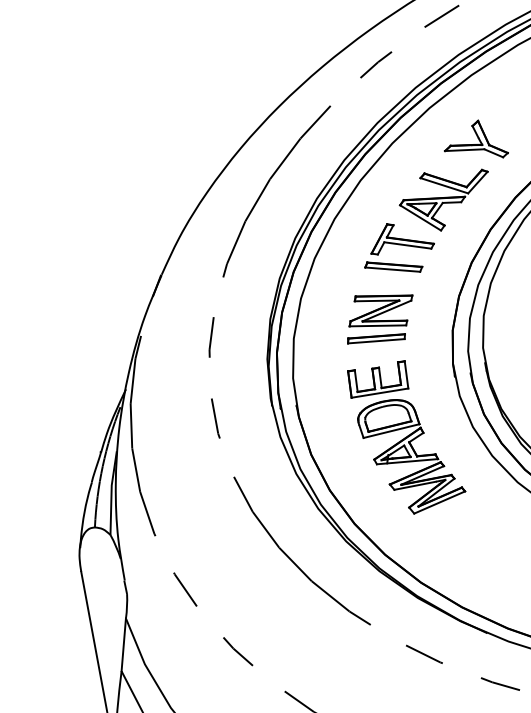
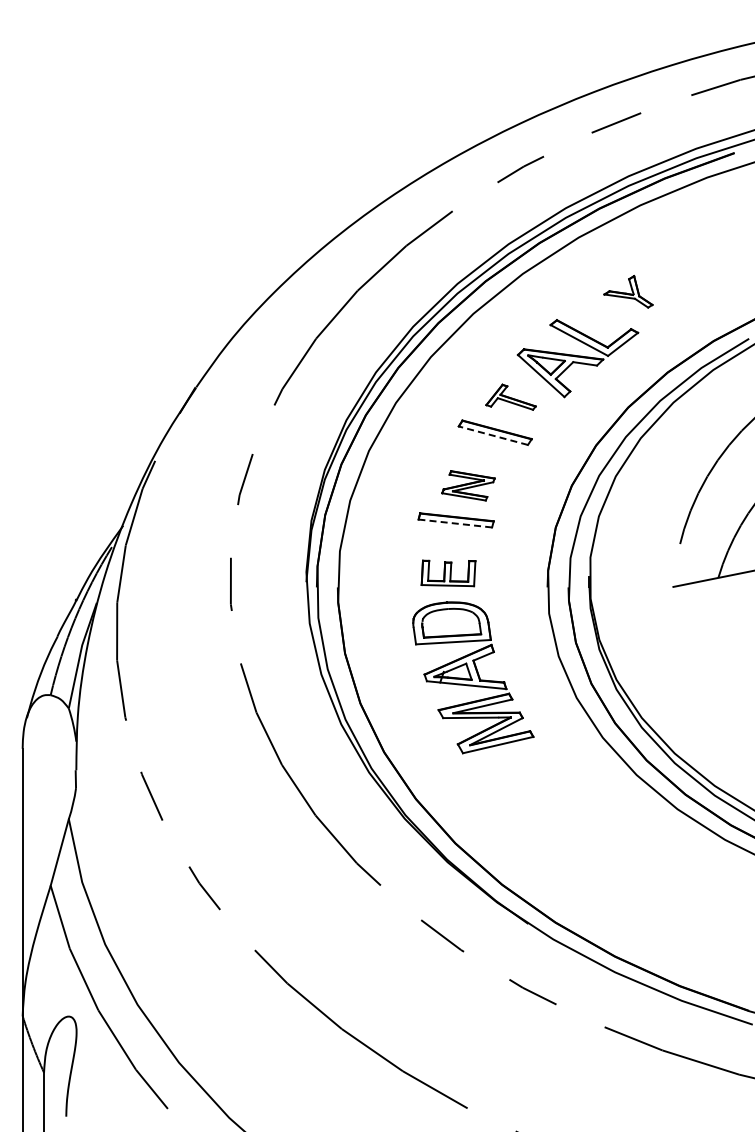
part: (474, 141) -> (628, 291), size x0.6
part: (400, 238) -> (510, 397), size x0.6
line: (392, 269) -> (493, 435), solid -> dashed
part: (380, 310) -> (468, 485), size x0.6
line: (376, 341) -> (455, 523), solid -> dashed
part: (378, 379) -> (448, 573), size x0.7

